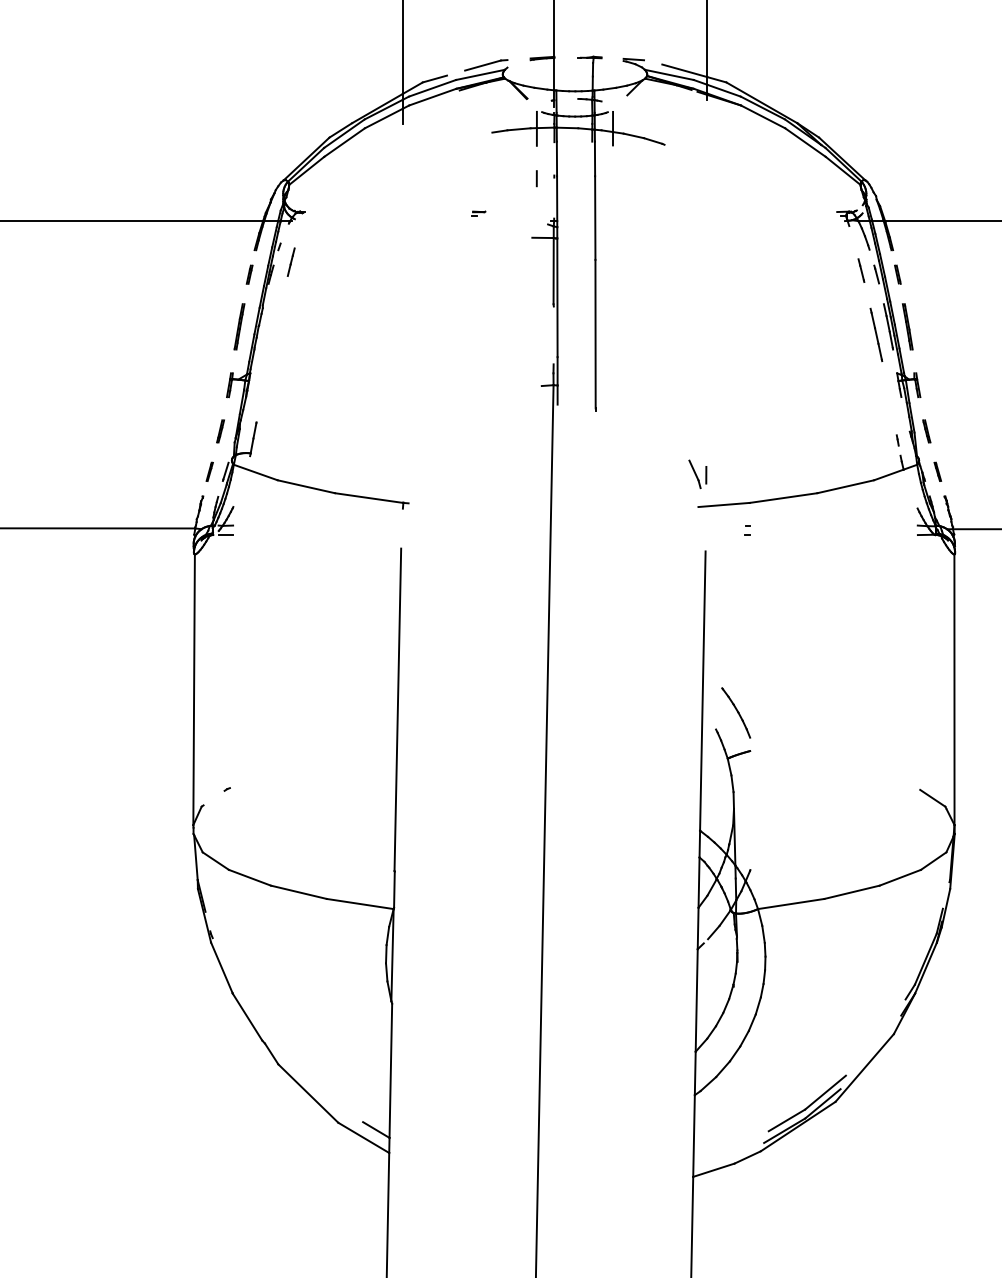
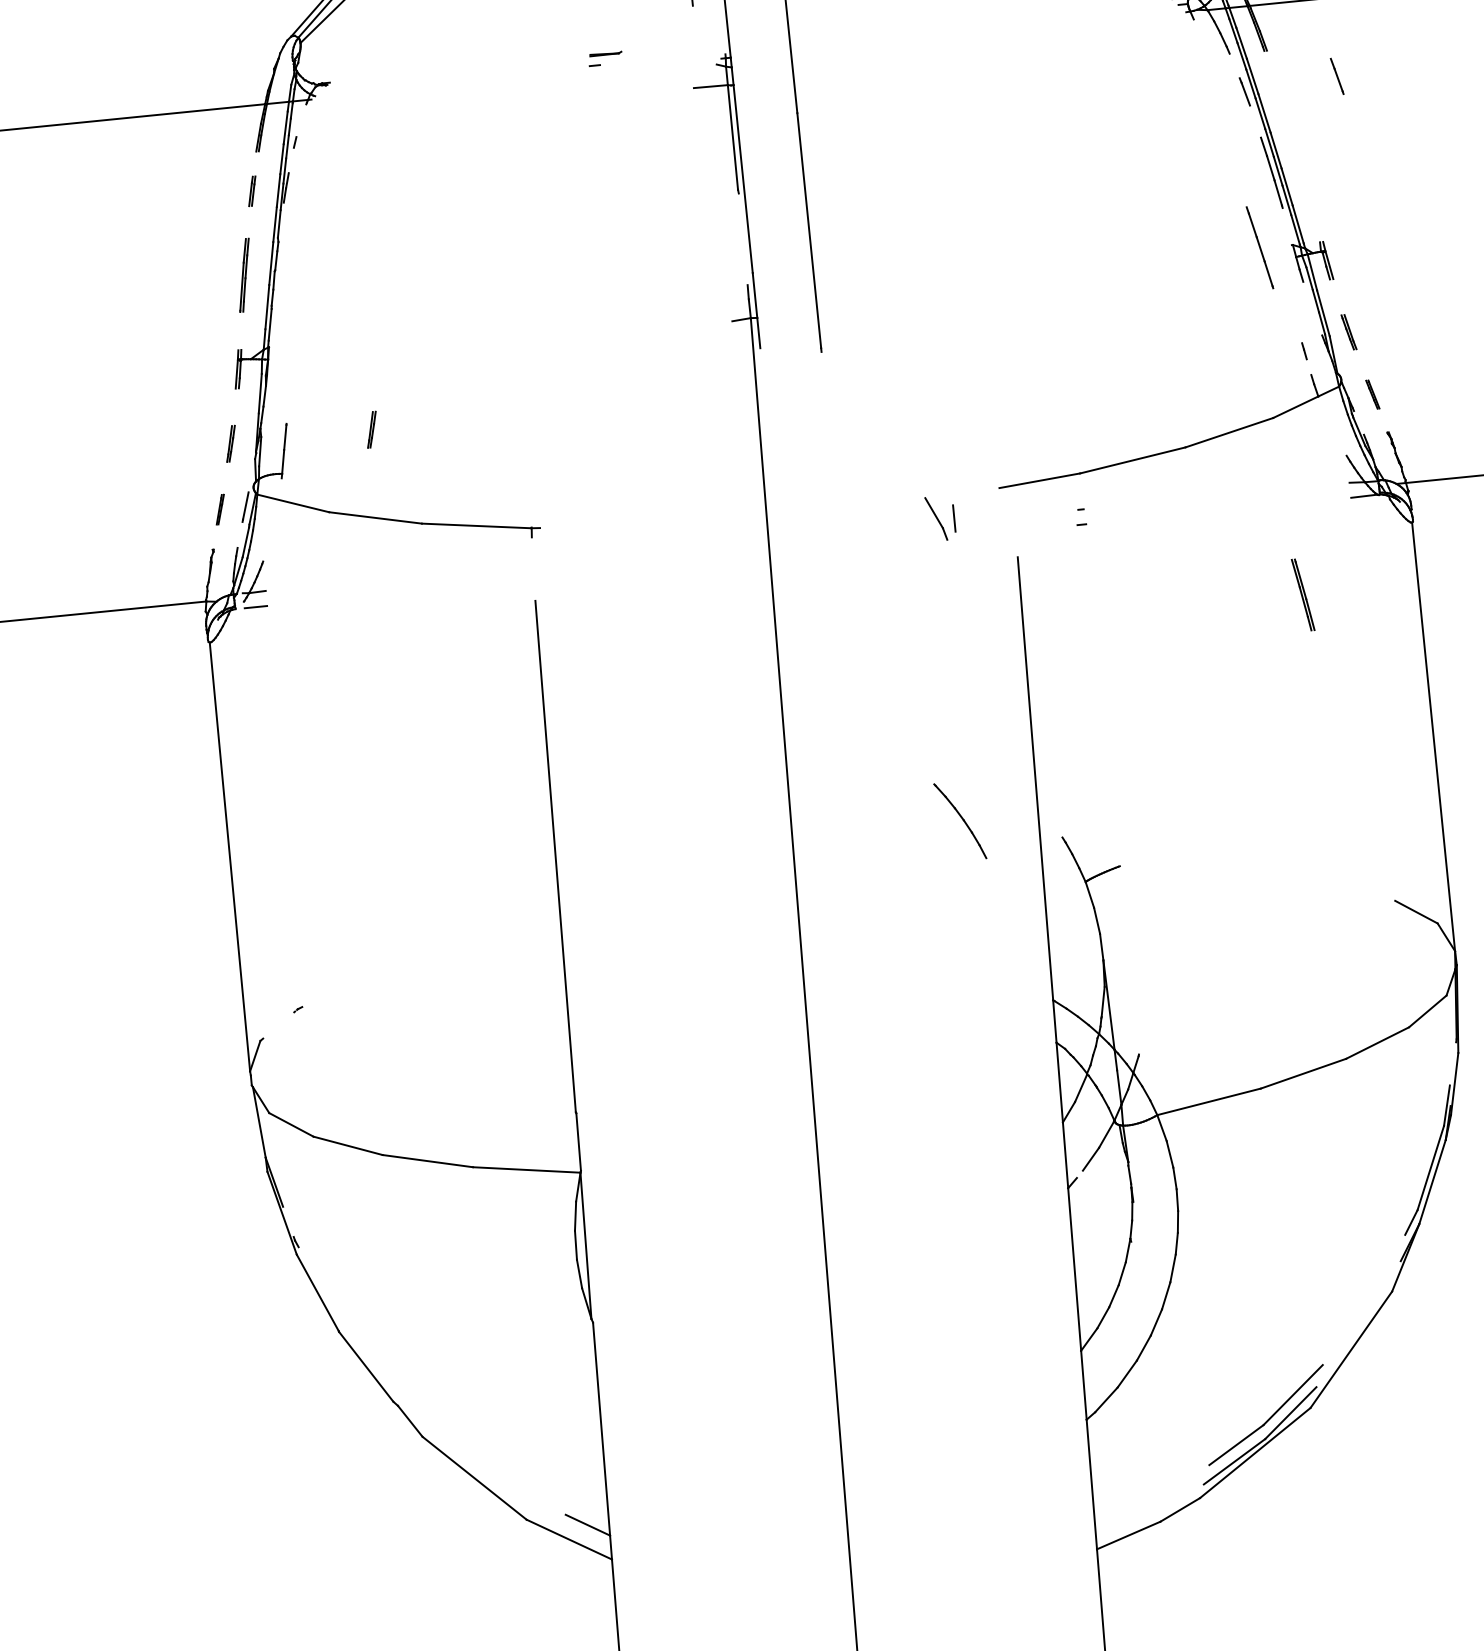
part: (478, 213) -> (604, 58), size x1.6
line: (290, 261) -> (314, 163), removed
line: (861, 270) -> (1337, 76), moved
part: (897, 274) -> (1277, 88), removed
part: (907, 326) -> (1302, 594), moved
line: (876, 334) -> (1260, 246), moved
line: (309, 431) -> (371, 429), added
part: (697, 474) -> (940, 518), moved
part: (736, 712) -> (960, 820), moved

